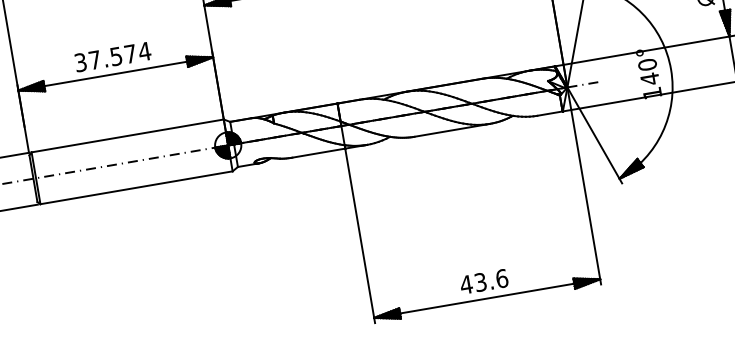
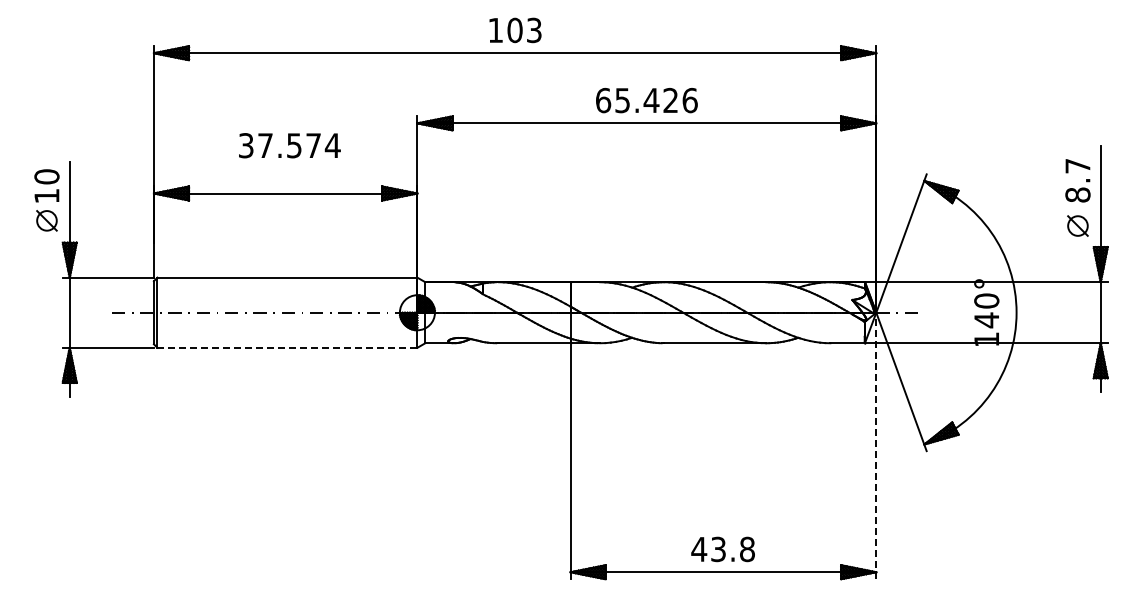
text: (112, 56) -> (289, 145), moved
line: (584, 185) -> (876, 445), solid -> dashed
line: (136, 187) -> (287, 347), solid -> dashed
text: (501, 278) -> (747, 548), 43.6 -> 43.8

